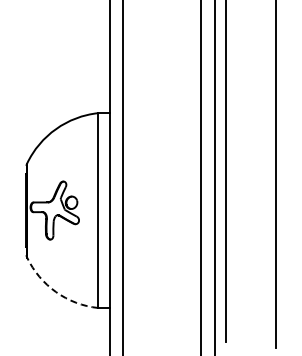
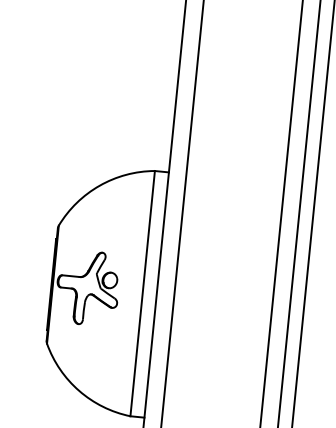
arc: (56, 292) -> (79, 391), dashed -> solid

